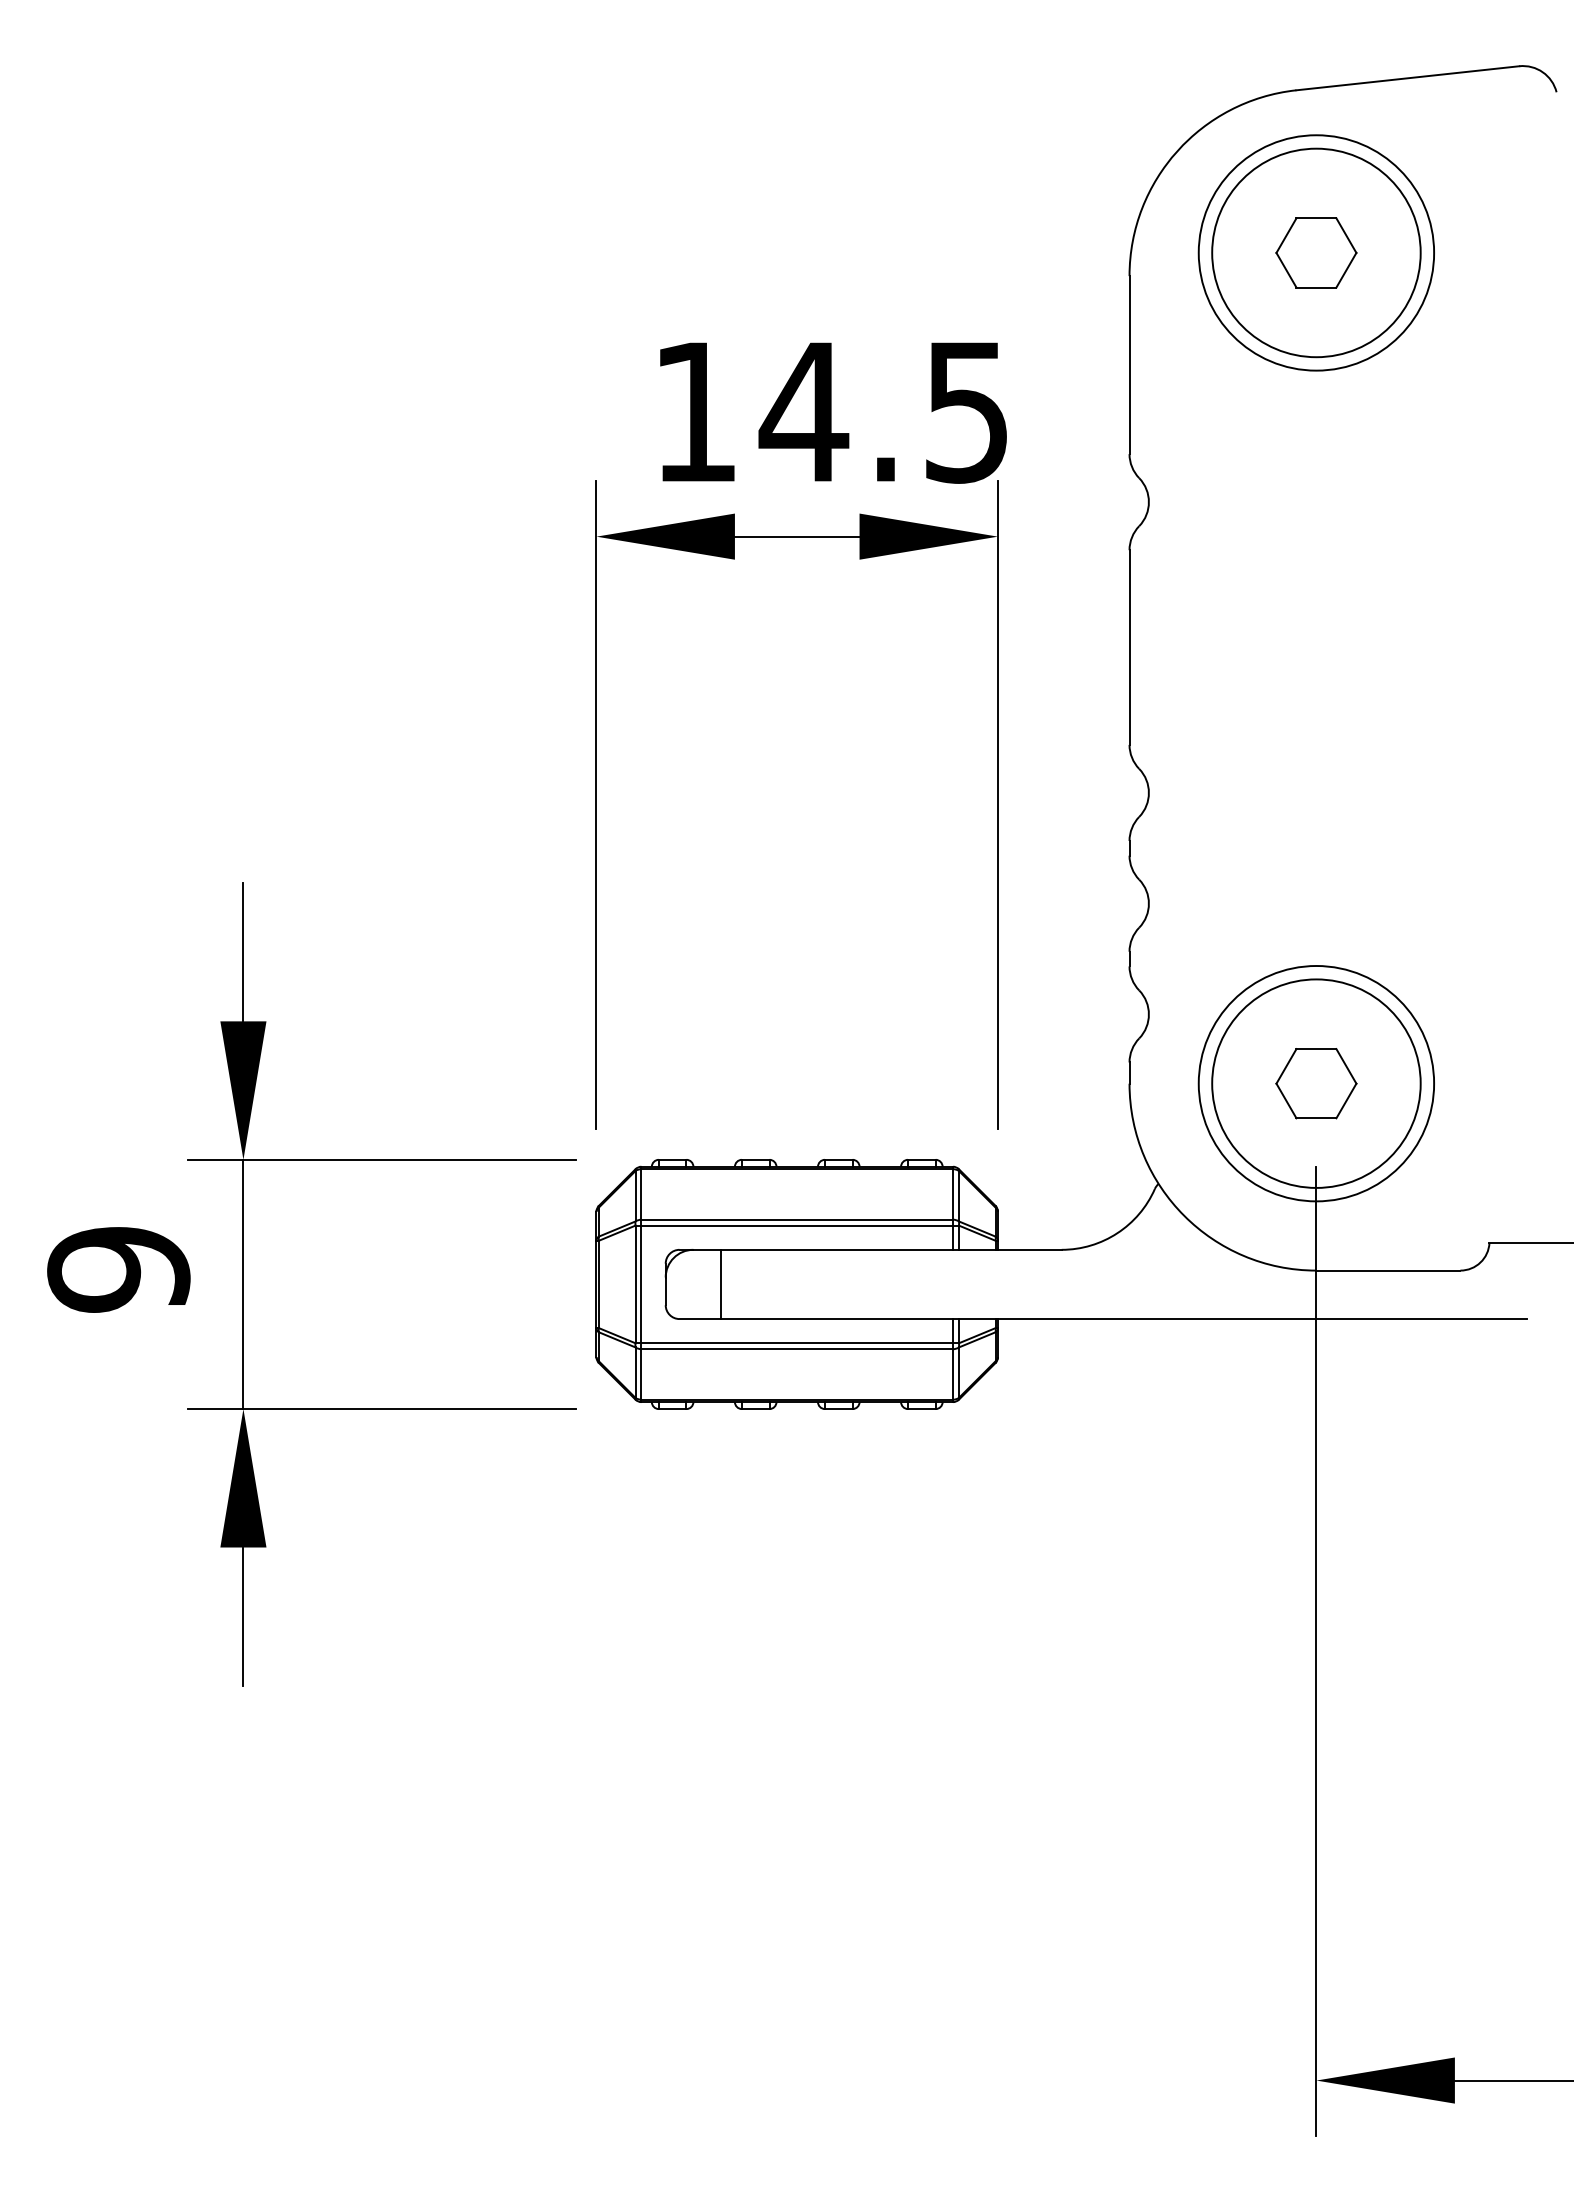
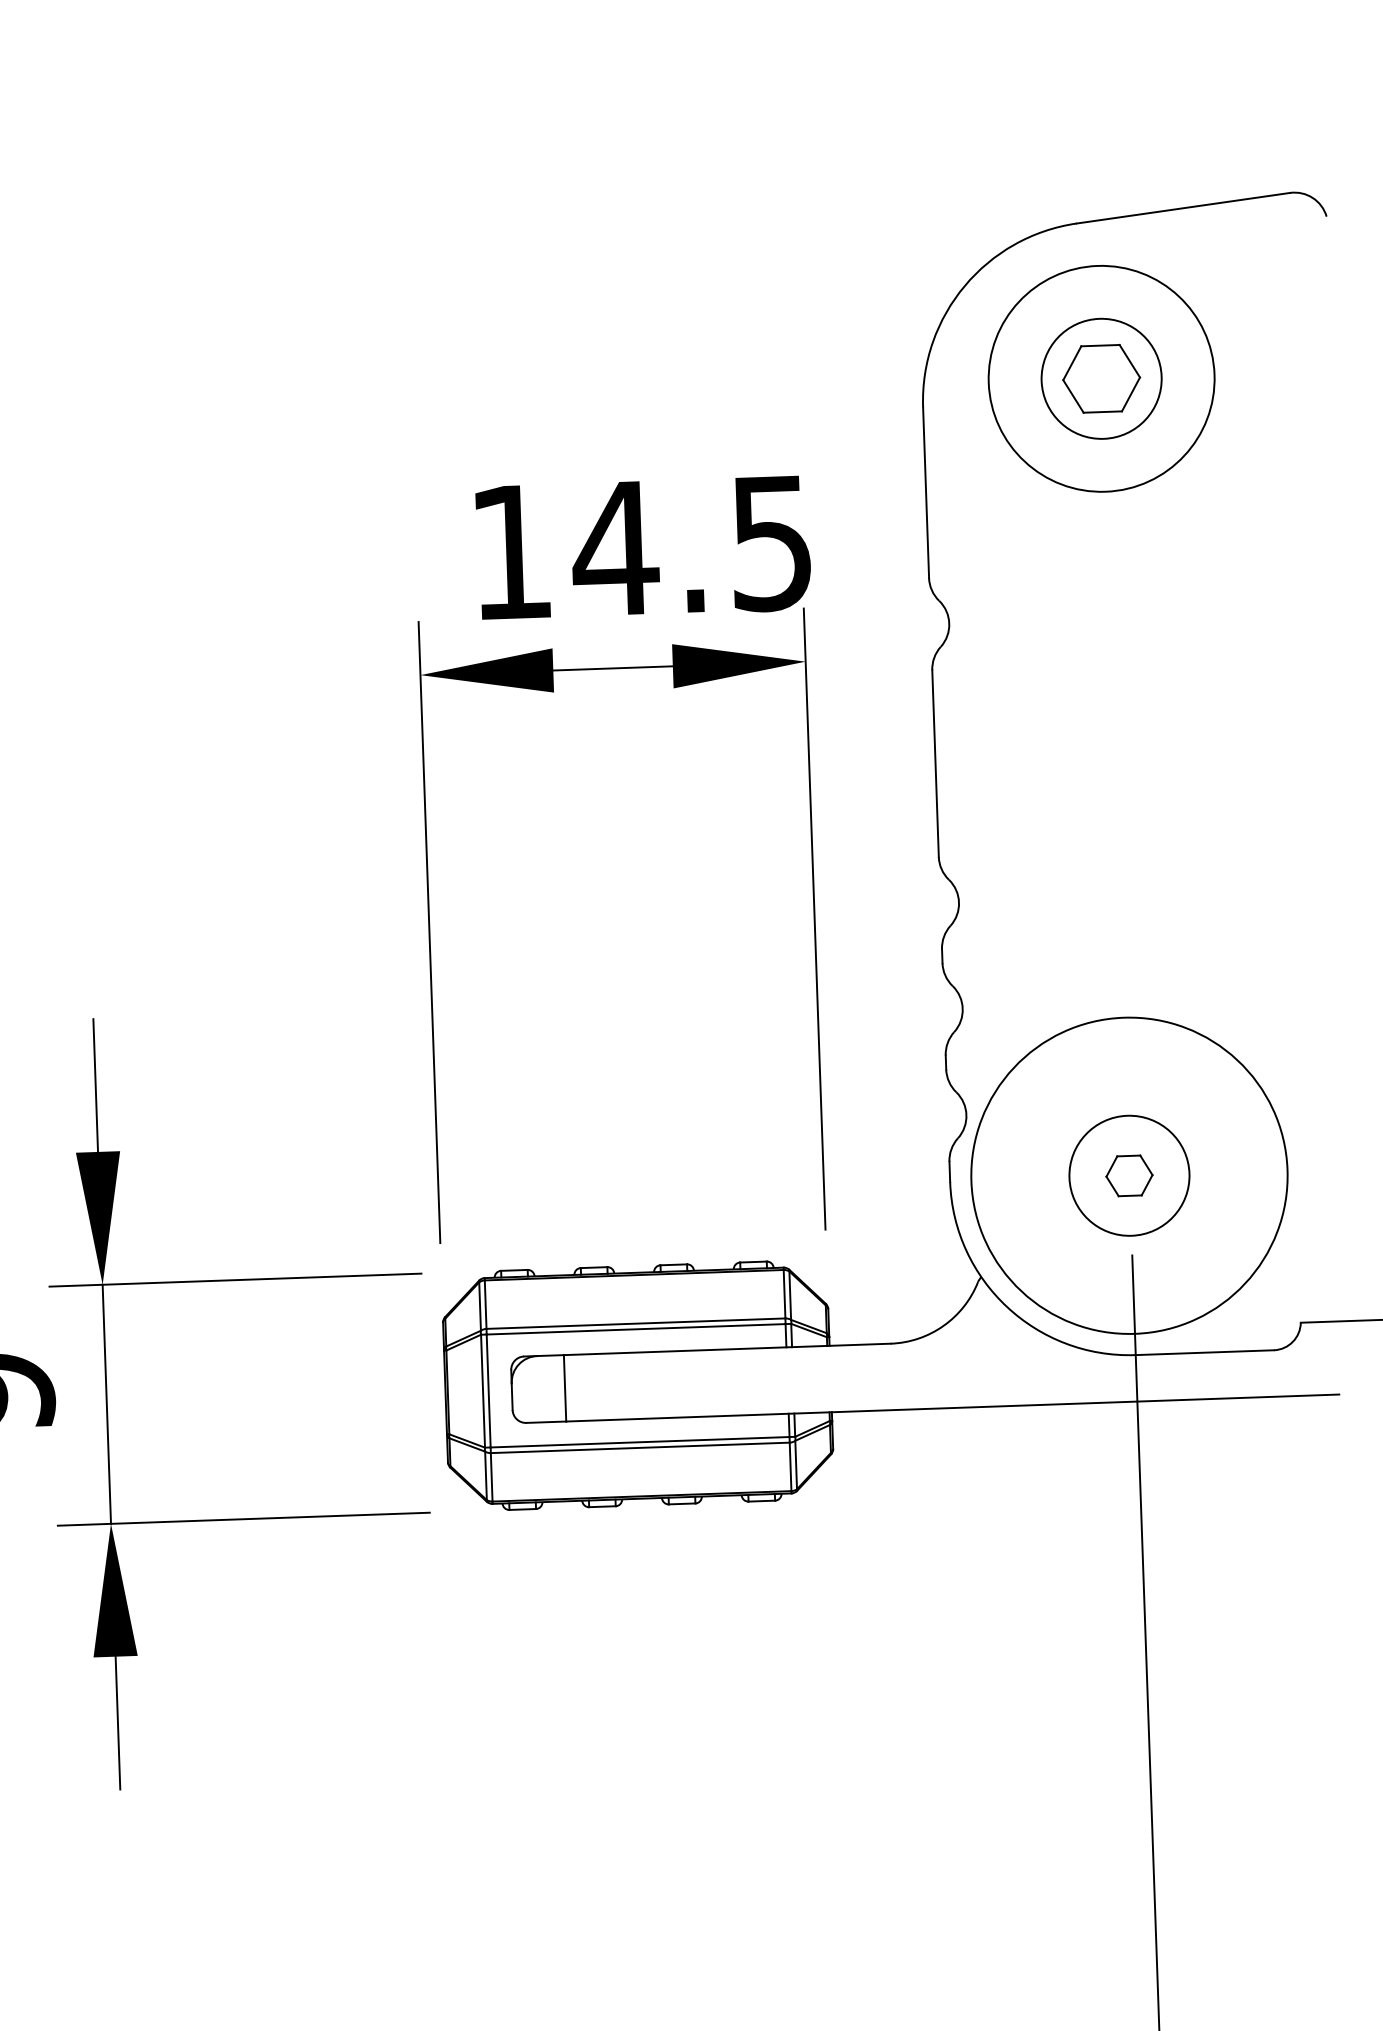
circle: (1316, 252) -> (1101, 378), size x0.6
circle: (1316, 1083) -> (1129, 1175), size x0.6
circle: (1316, 1083) -> (1129, 1175), size x1.4
part: (1316, 1083) -> (1129, 1175), size x0.6

